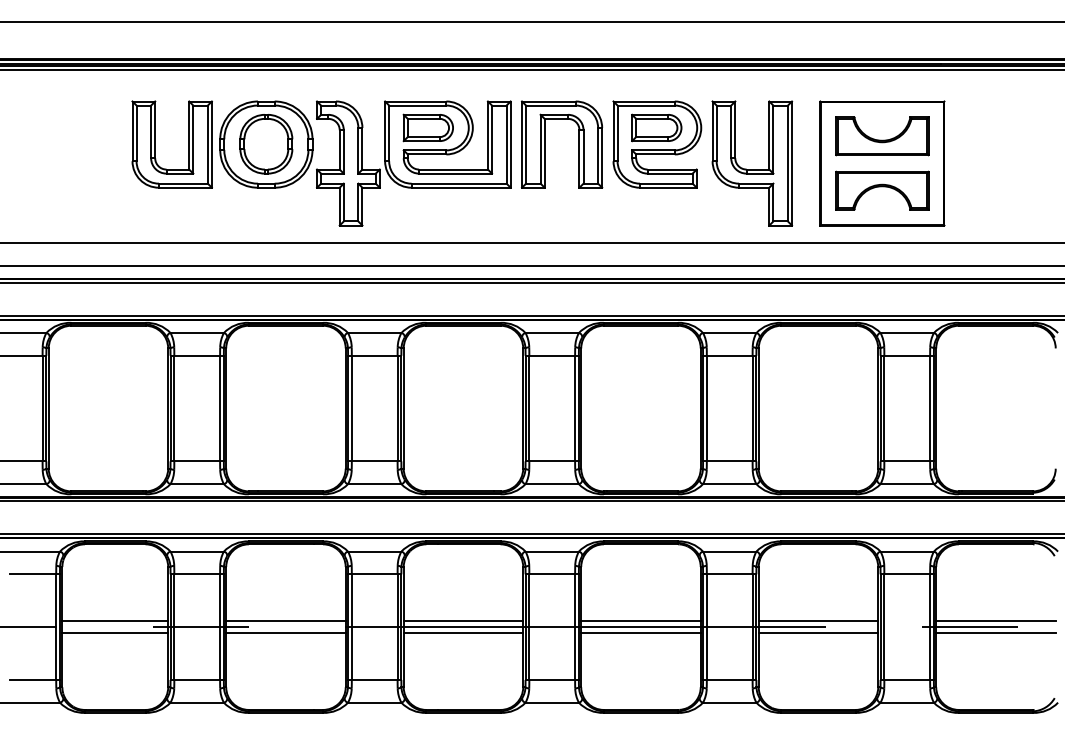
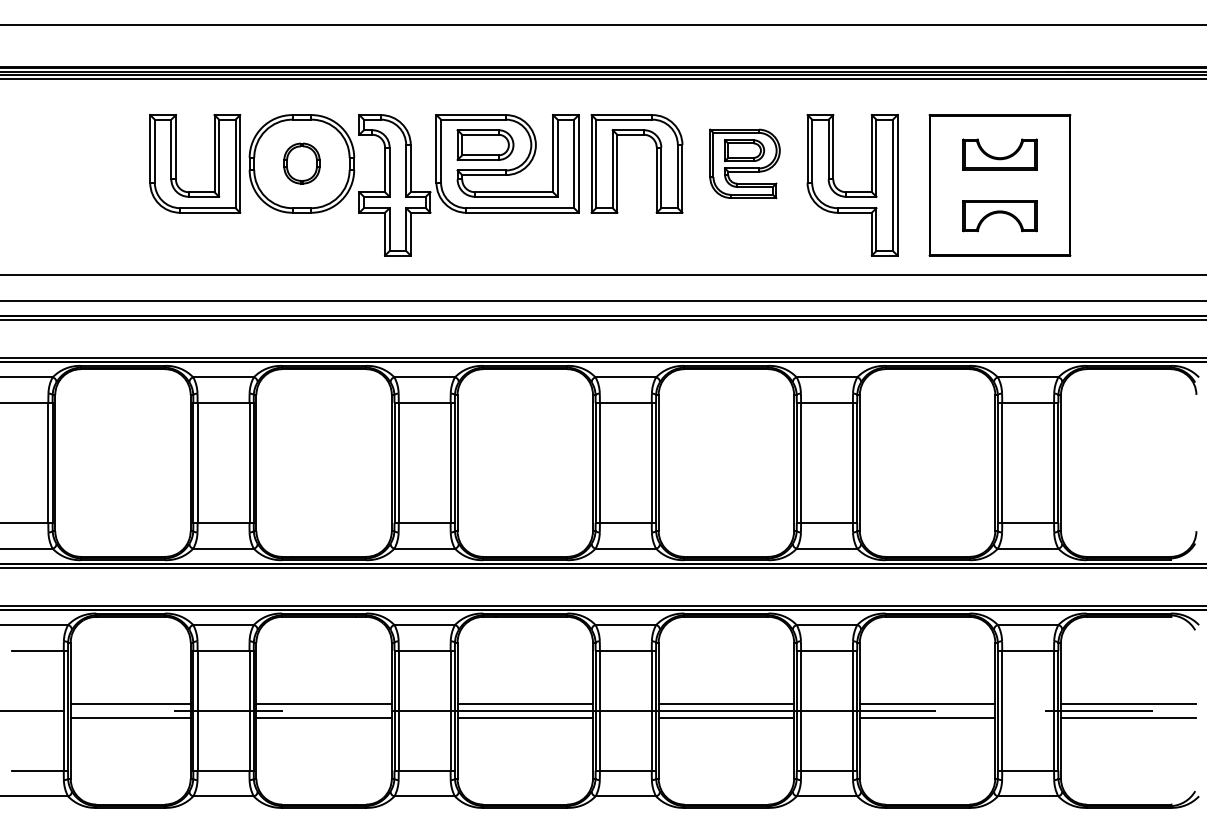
part: (882, 136) -> (1000, 154), size x0.7
part: (266, 144) -> (302, 163), size x0.6
part: (657, 144) -> (745, 163), size x0.7
part: (882, 190) -> (1000, 215), size x0.7

